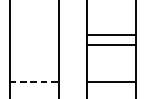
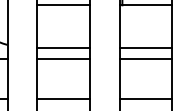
line: (34, 34) -> (63, 47), added
line: (34, 45) -> (63, 59), added
line: (35, 82) -> (64, 98), dashed -> solid

